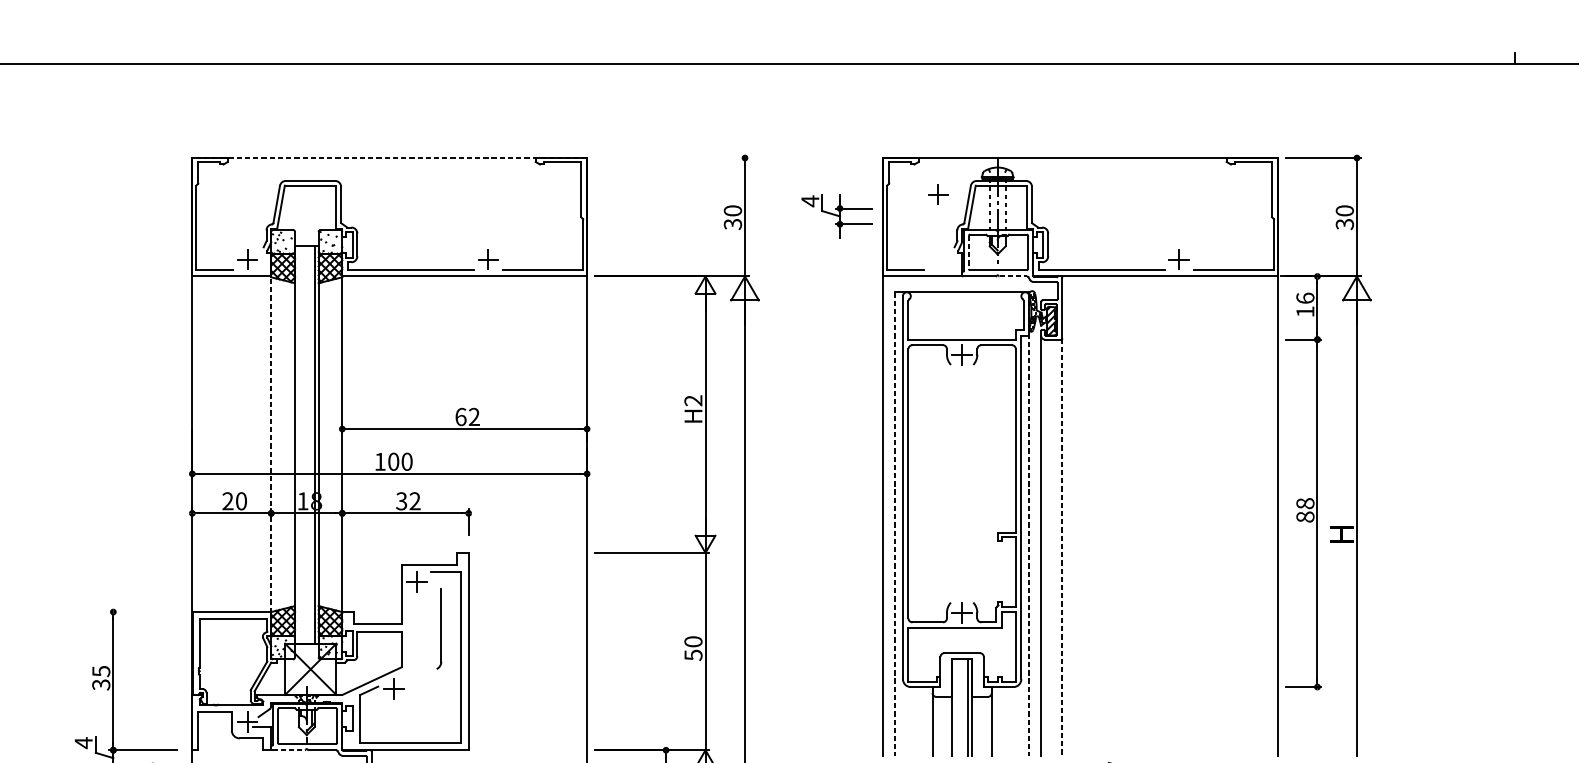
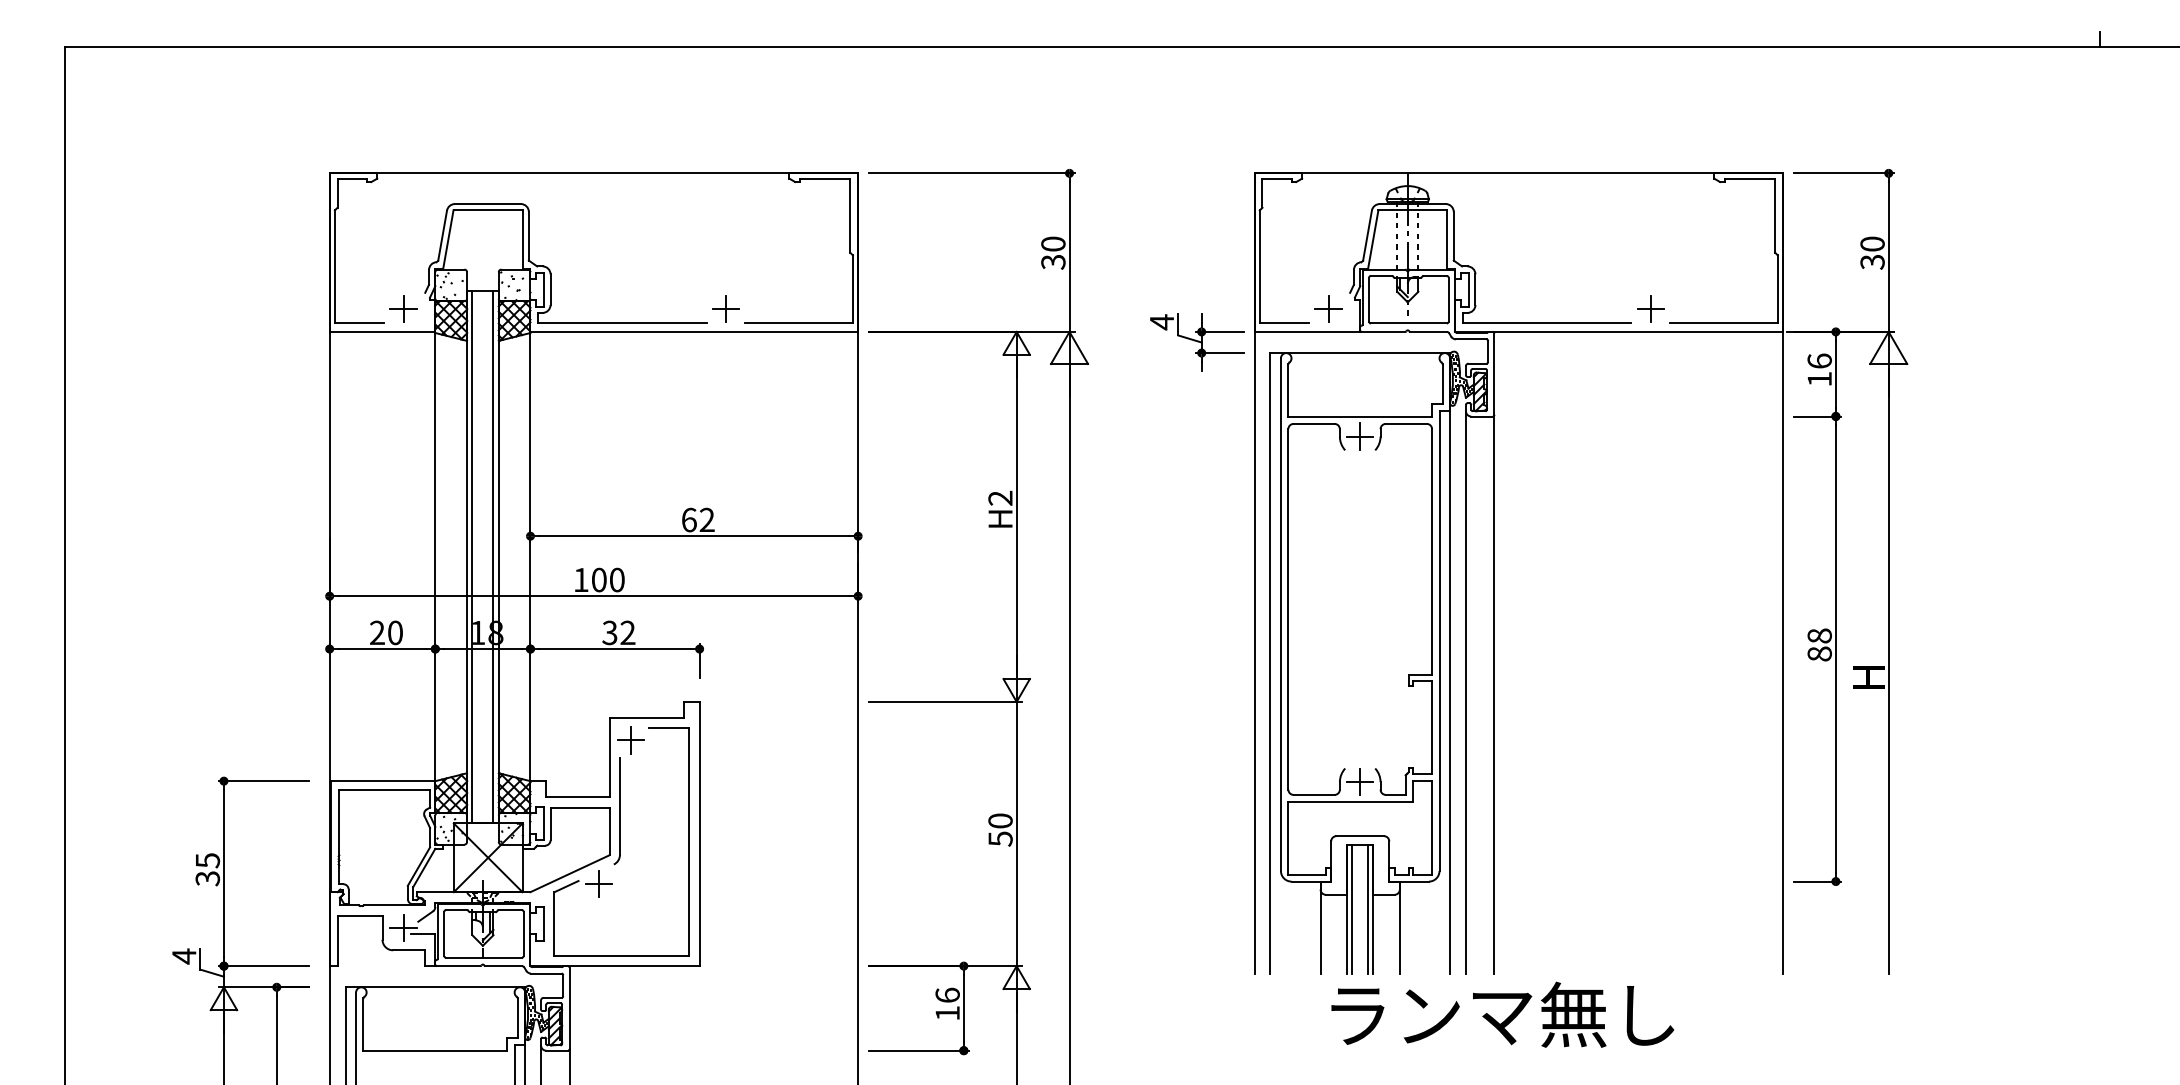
line: (389, 158) -> (593, 173), dashed -> solid
line: (671, 158) -> (971, 173), added
part: (938, 193) -> (1328, 308), moved
part: (836, 216) -> (1197, 342), moved
line: (969, 253) -> (1369, 300), dashed -> solid
line: (1013, 276) -> (1429, 331), dashed -> solid
line: (271, 444) -> (435, 556), dashed -> solid
line: (299, 444) -> (472, 556), added
line: (895, 524) -> (1270, 664), dashed -> solid
line: (1029, 524) -> (1450, 664), dashed -> solid
line: (1062, 547) -> (1494, 694), dashed -> solid
line: (142, 612) -> (263, 781), added
part: (438, 629) -> (616, 811), moved
line: (956, 707) -> (1352, 909), added
line: (288, 750) -> (458, 966), dashed -> solid

